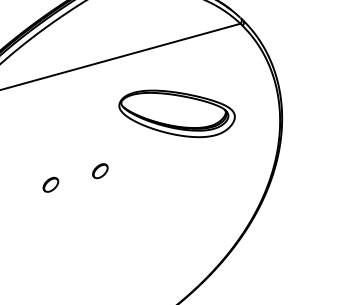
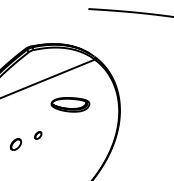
part: (176, 113) -> (70, 104), size x0.7
part: (51, 184) -> (16, 144), size x1.6

